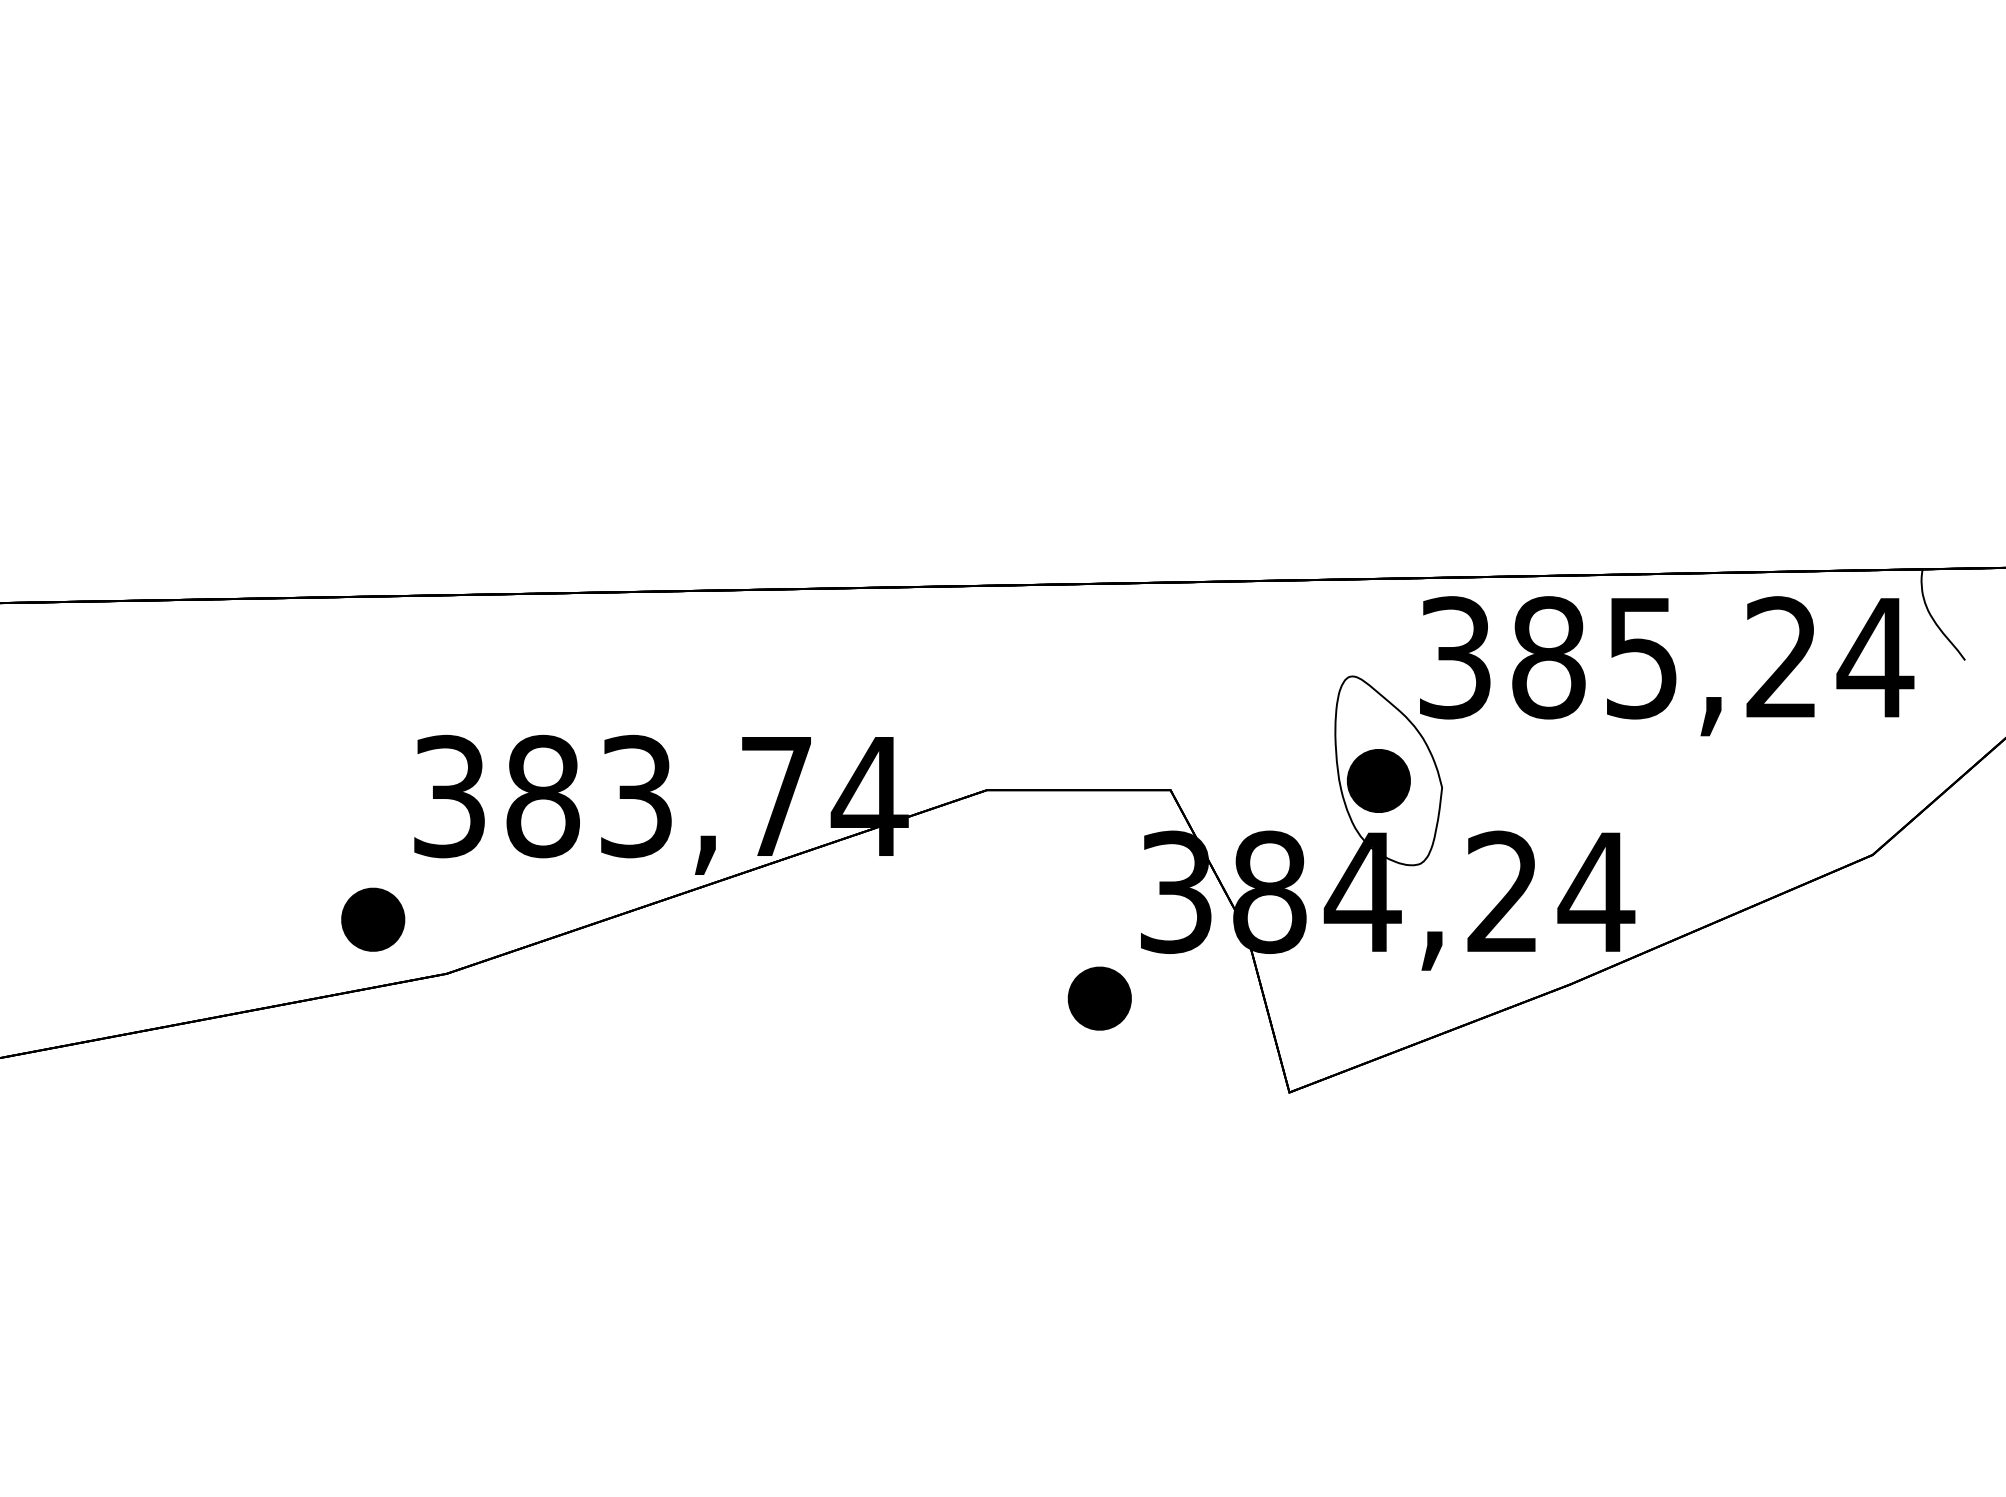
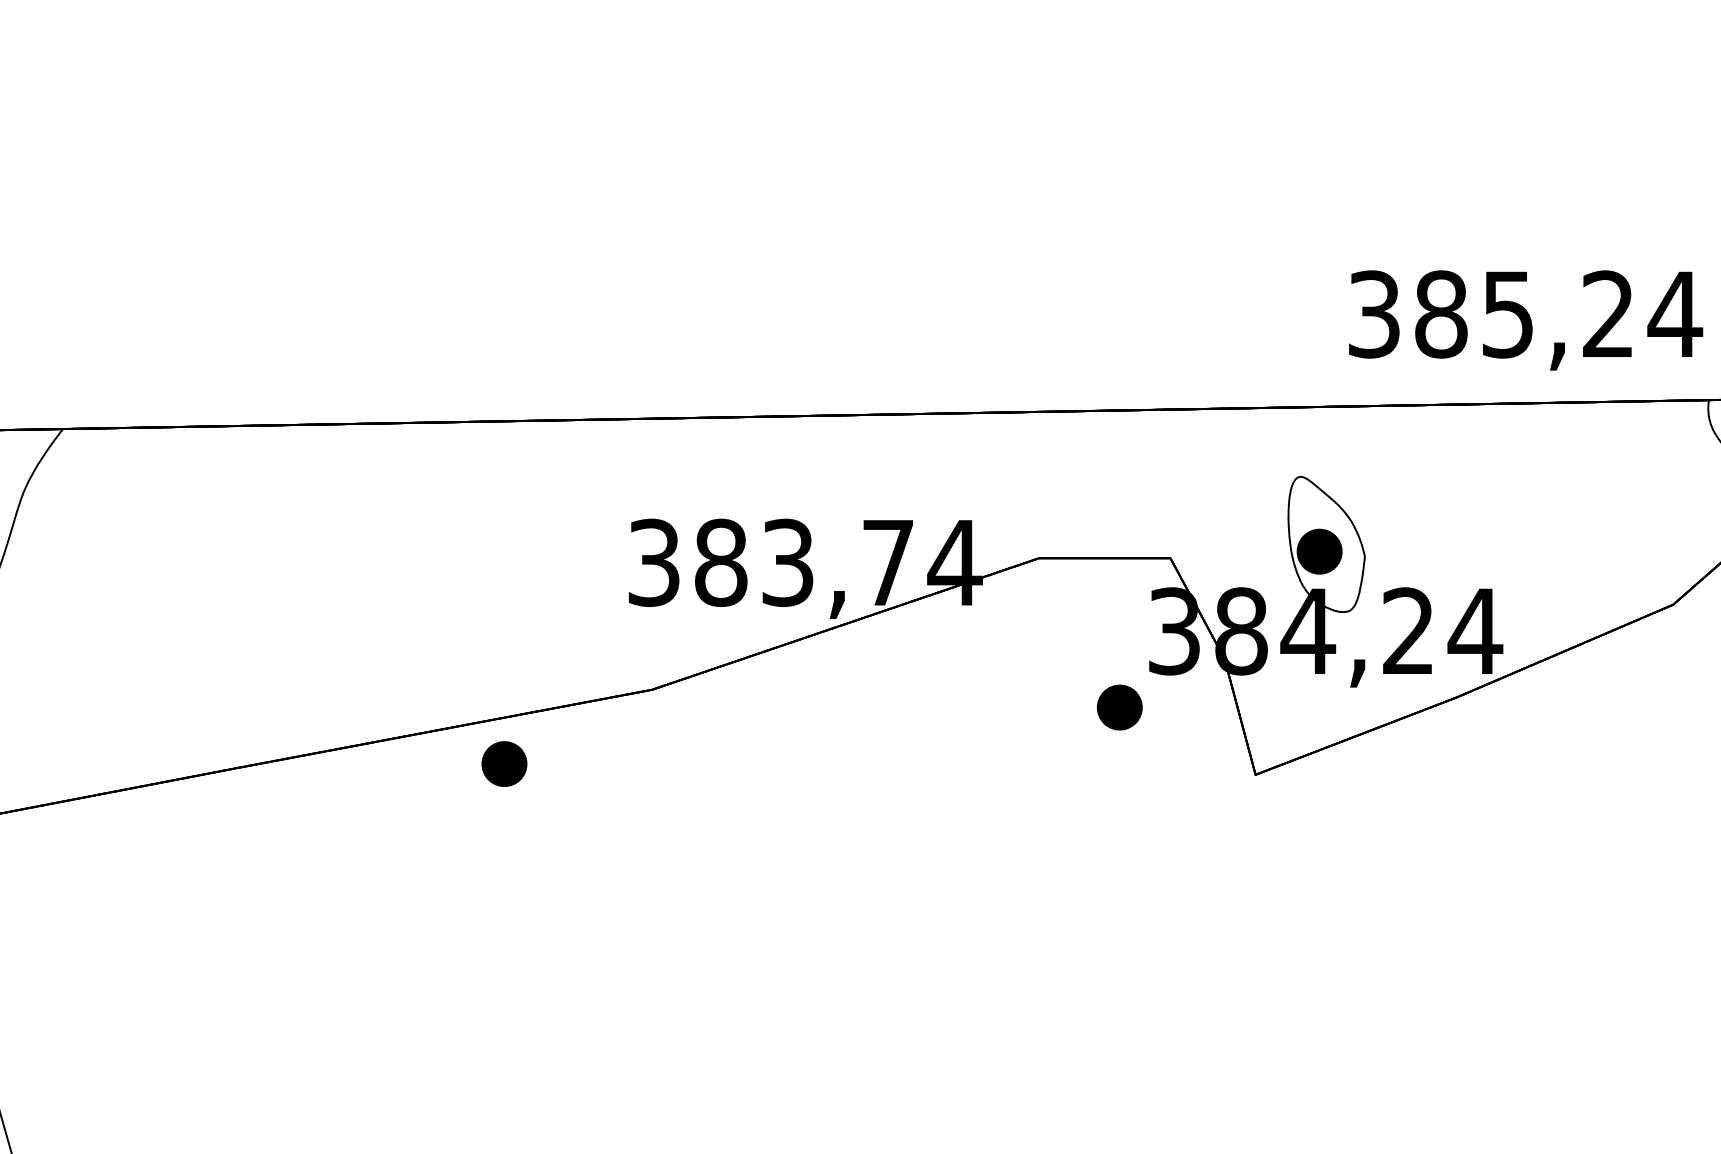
text: (1667, 666) -> (1526, 320), moved
part: (373, 918) -> (504, 763), moved

